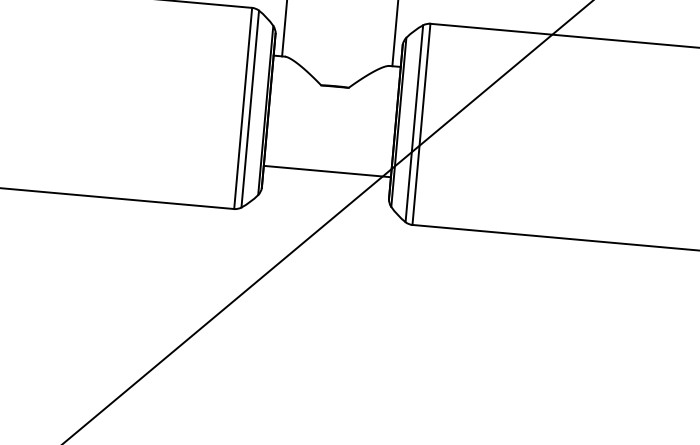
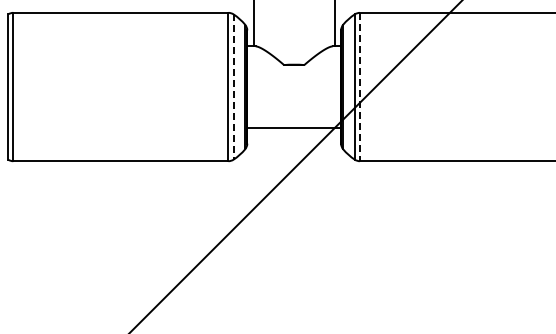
line: (249, 109) -> (233, 87), solid -> dashed
line: (420, 124) -> (359, 87), solid -> dashed

